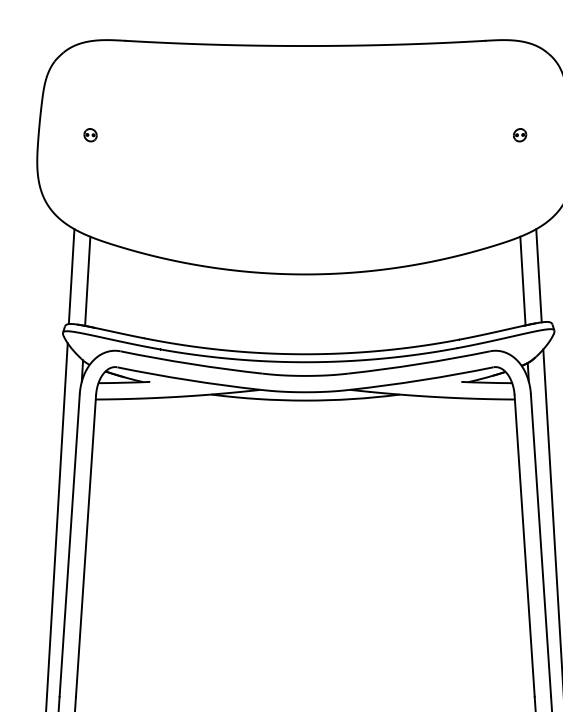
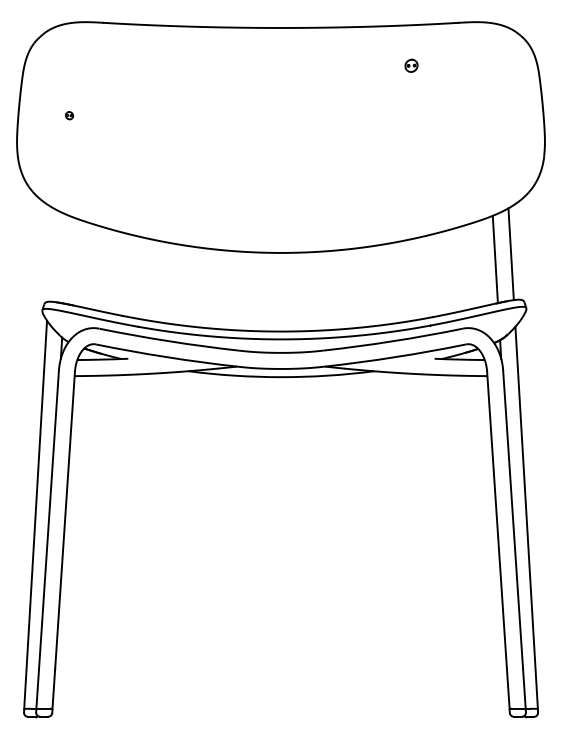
part: (90, 134) -> (69, 115), size x0.6
part: (520, 134) -> (411, 65), moved
line: (71, 276) -> (50, 254), removed
line: (87, 281) -> (66, 259), removed

